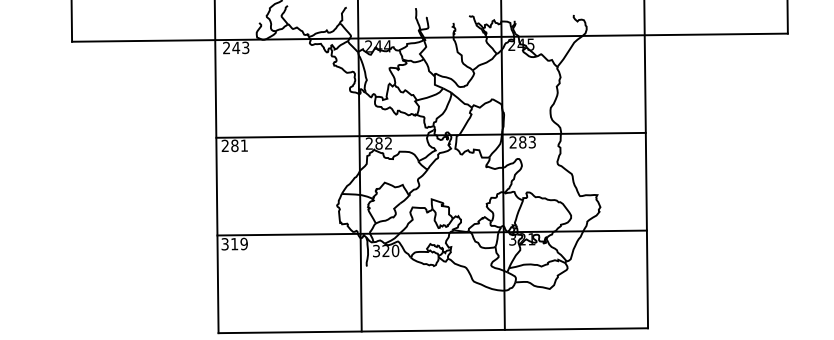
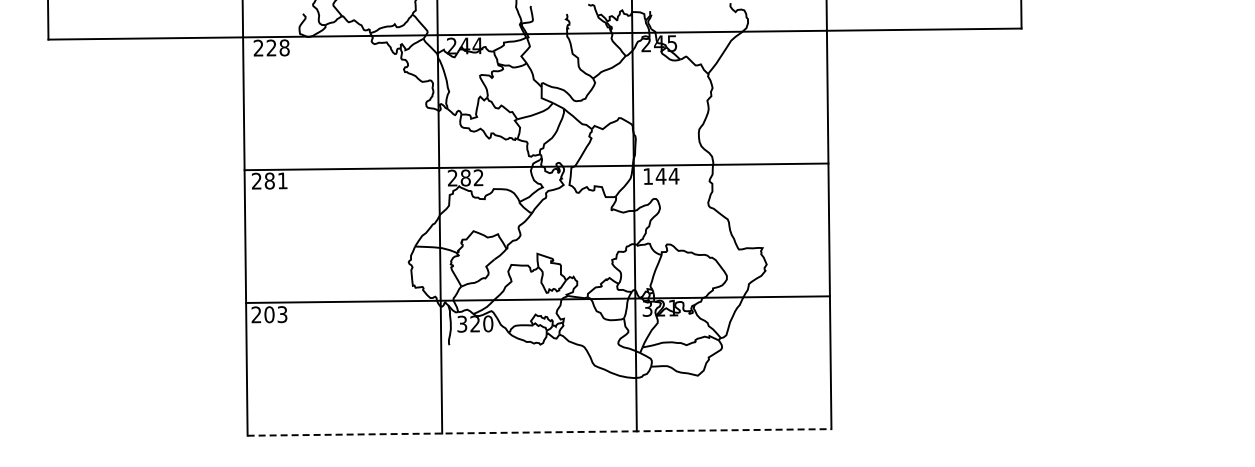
text: (240, 47) -> (277, 47), 243 -> 228
text: (523, 141) -> (661, 175), 283 -> 144
text: (234, 243) -> (269, 314), 319 -> 203
line: (433, 330) -> (539, 432), solid -> dashed

